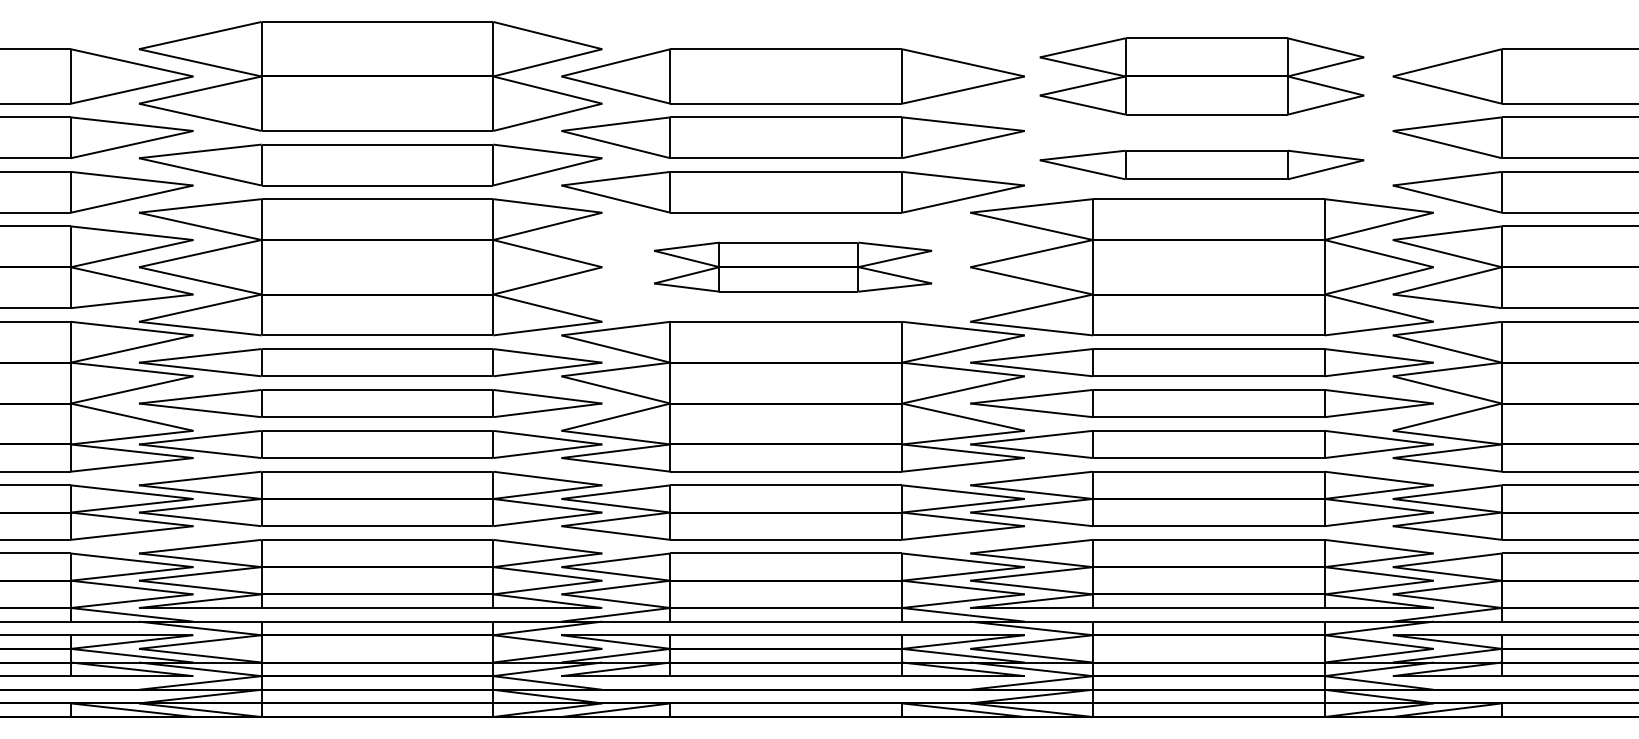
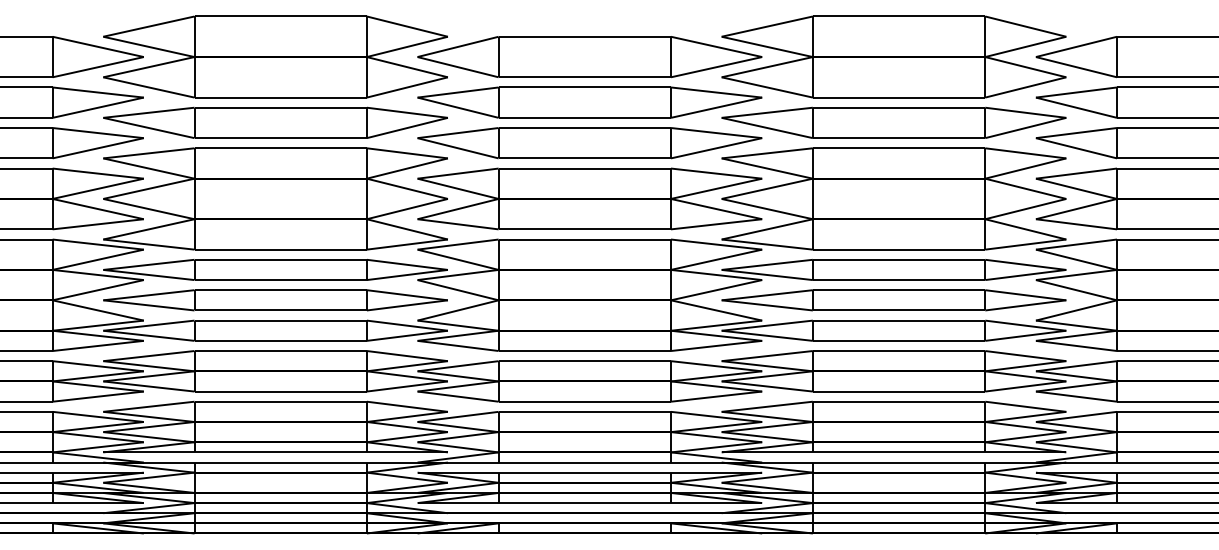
part: (1201, 76) -> (893, 57), size x1.43
part: (1201, 164) -> (893, 122), size x1.43
part: (792, 266) -> (589, 198), size x1.67

